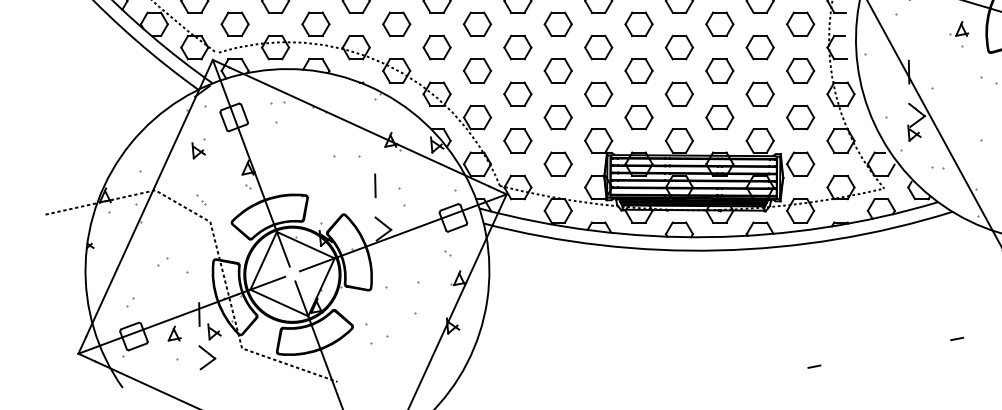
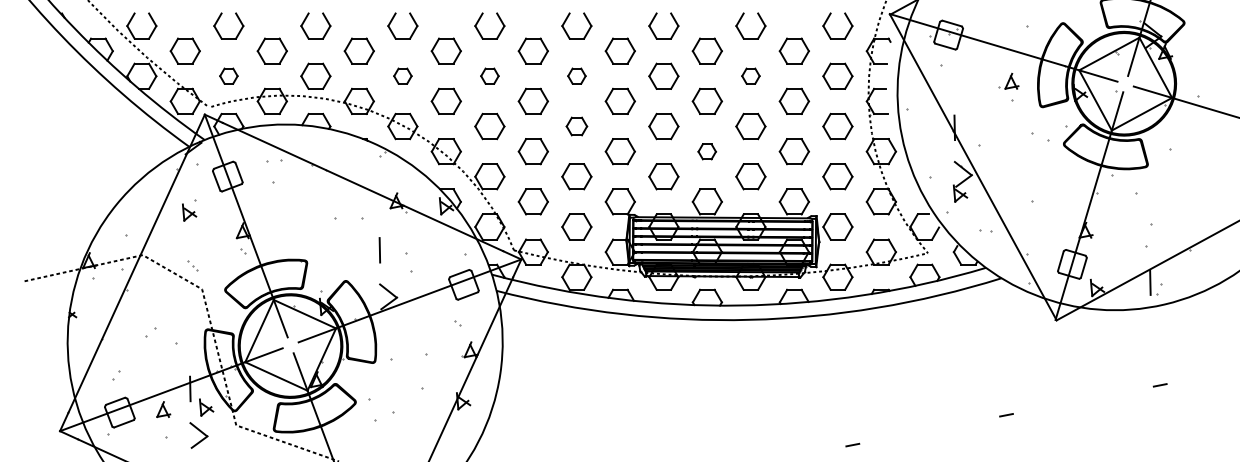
part: (234, 23) -> (228, 75), size x0.6
part: (396, 23) -> (402, 75), size x0.6
part: (477, 23) -> (489, 75), size x0.6
part: (557, 23) -> (576, 75), size x0.6
part: (719, 23) -> (750, 75), size x0.6
part: (557, 70) -> (576, 126), size x0.7
part: (678, 94) -> (706, 151), size x0.6

